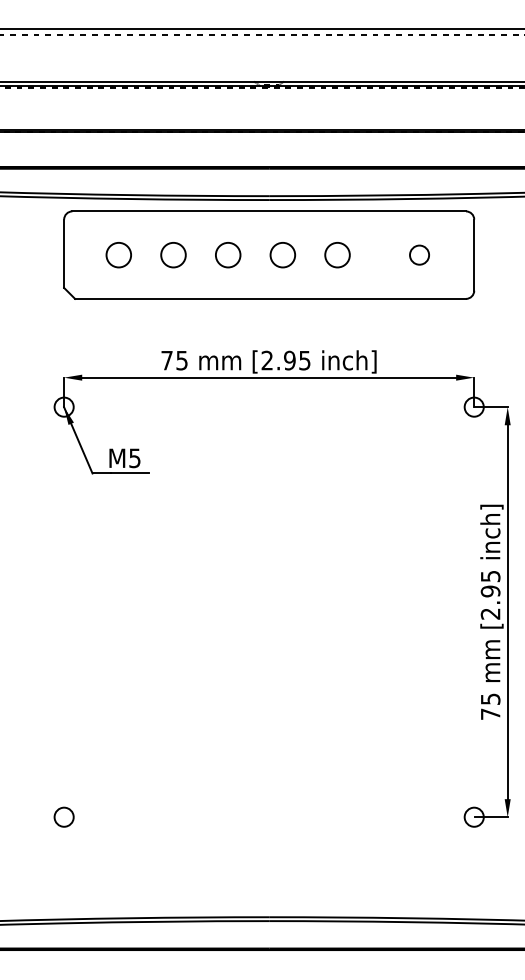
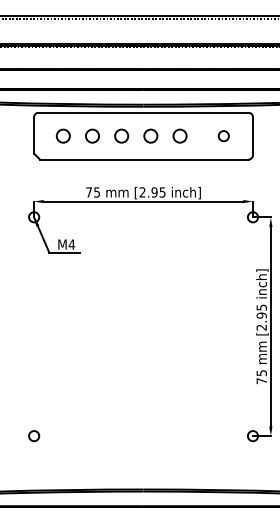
text: (134, 458) -> (71, 244), M5 -> M4

